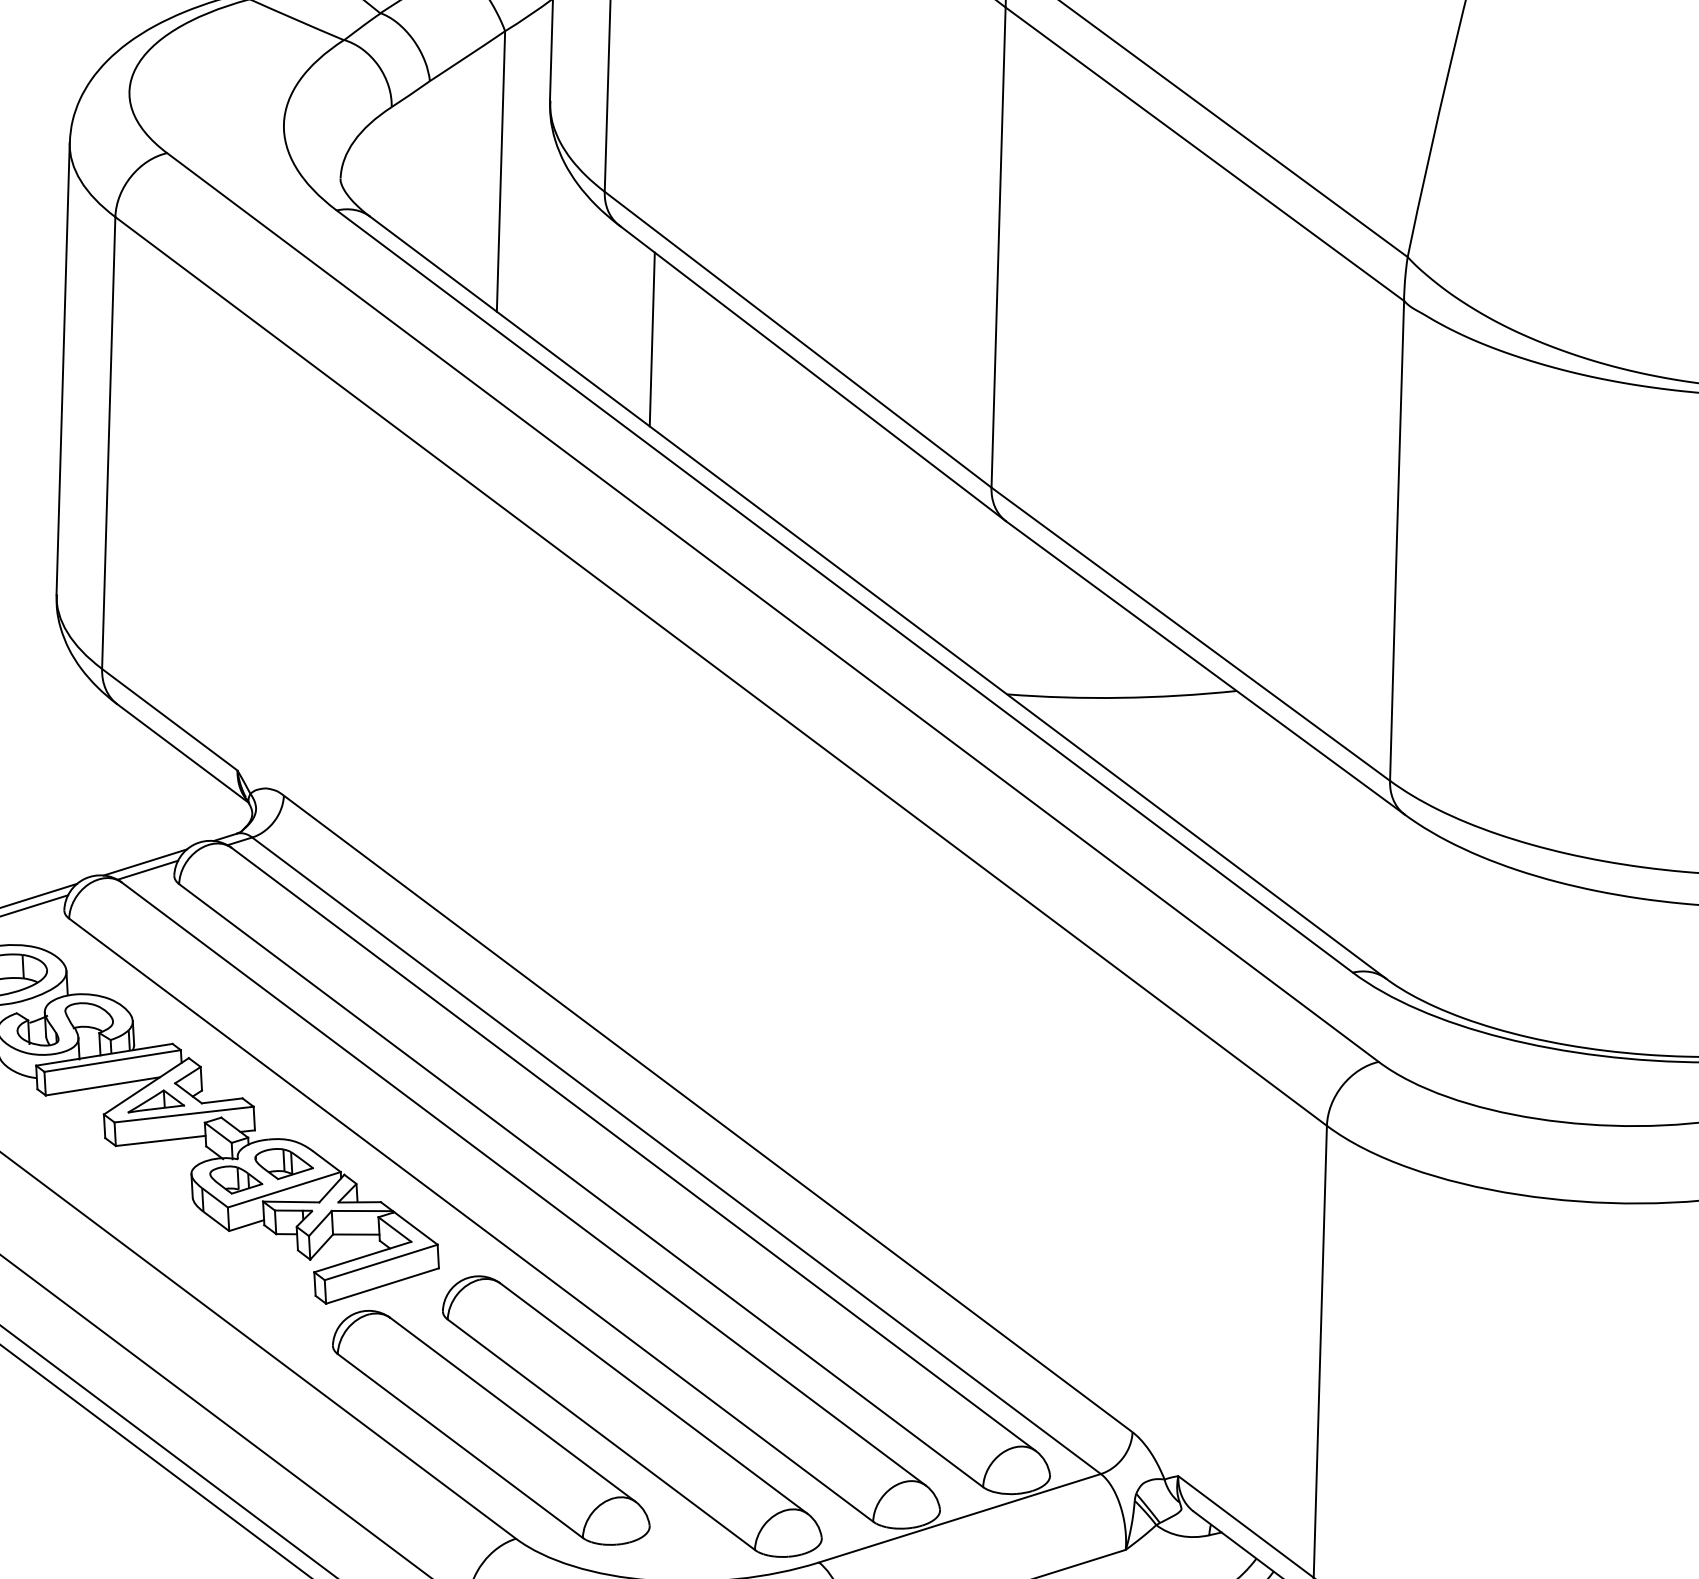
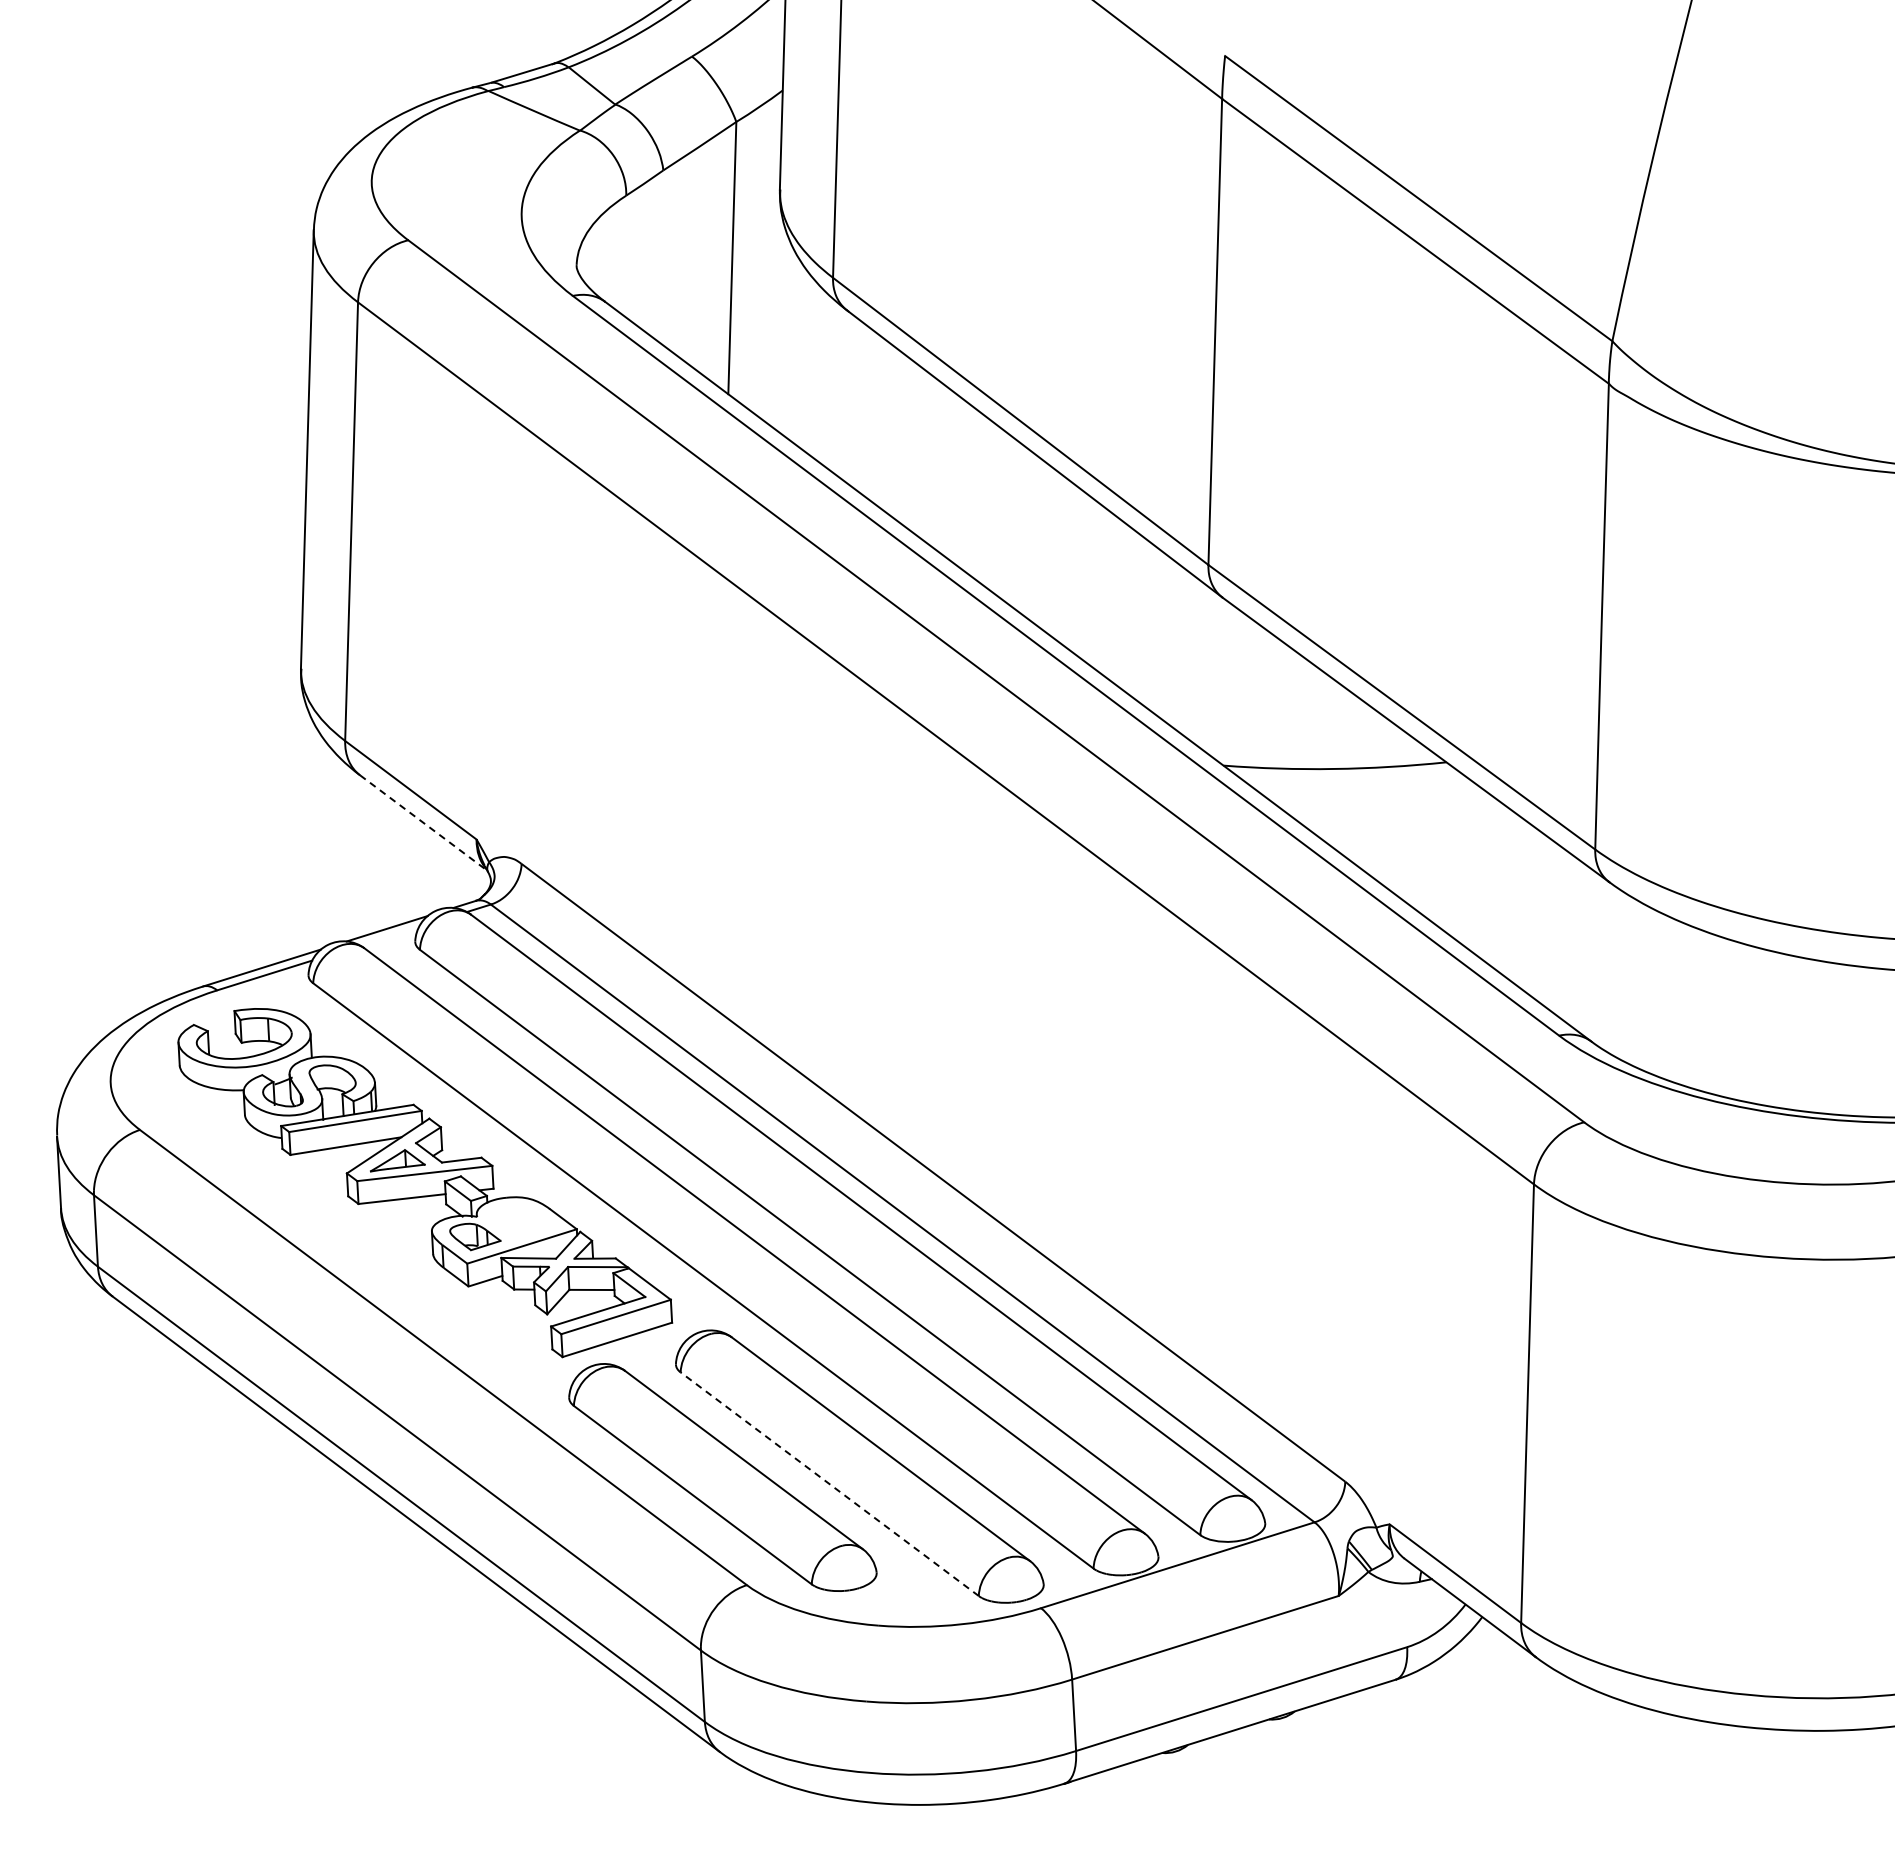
line: (651, 338) -> (878, 420), removed
line: (182, 754) -> (423, 823), solid -> dashed
line: (147, 870) -> (389, 936), removed
part: (283, 1164) -> (521, 1221), removed
line: (601, 1434) -> (829, 1483), solid -> dashed

